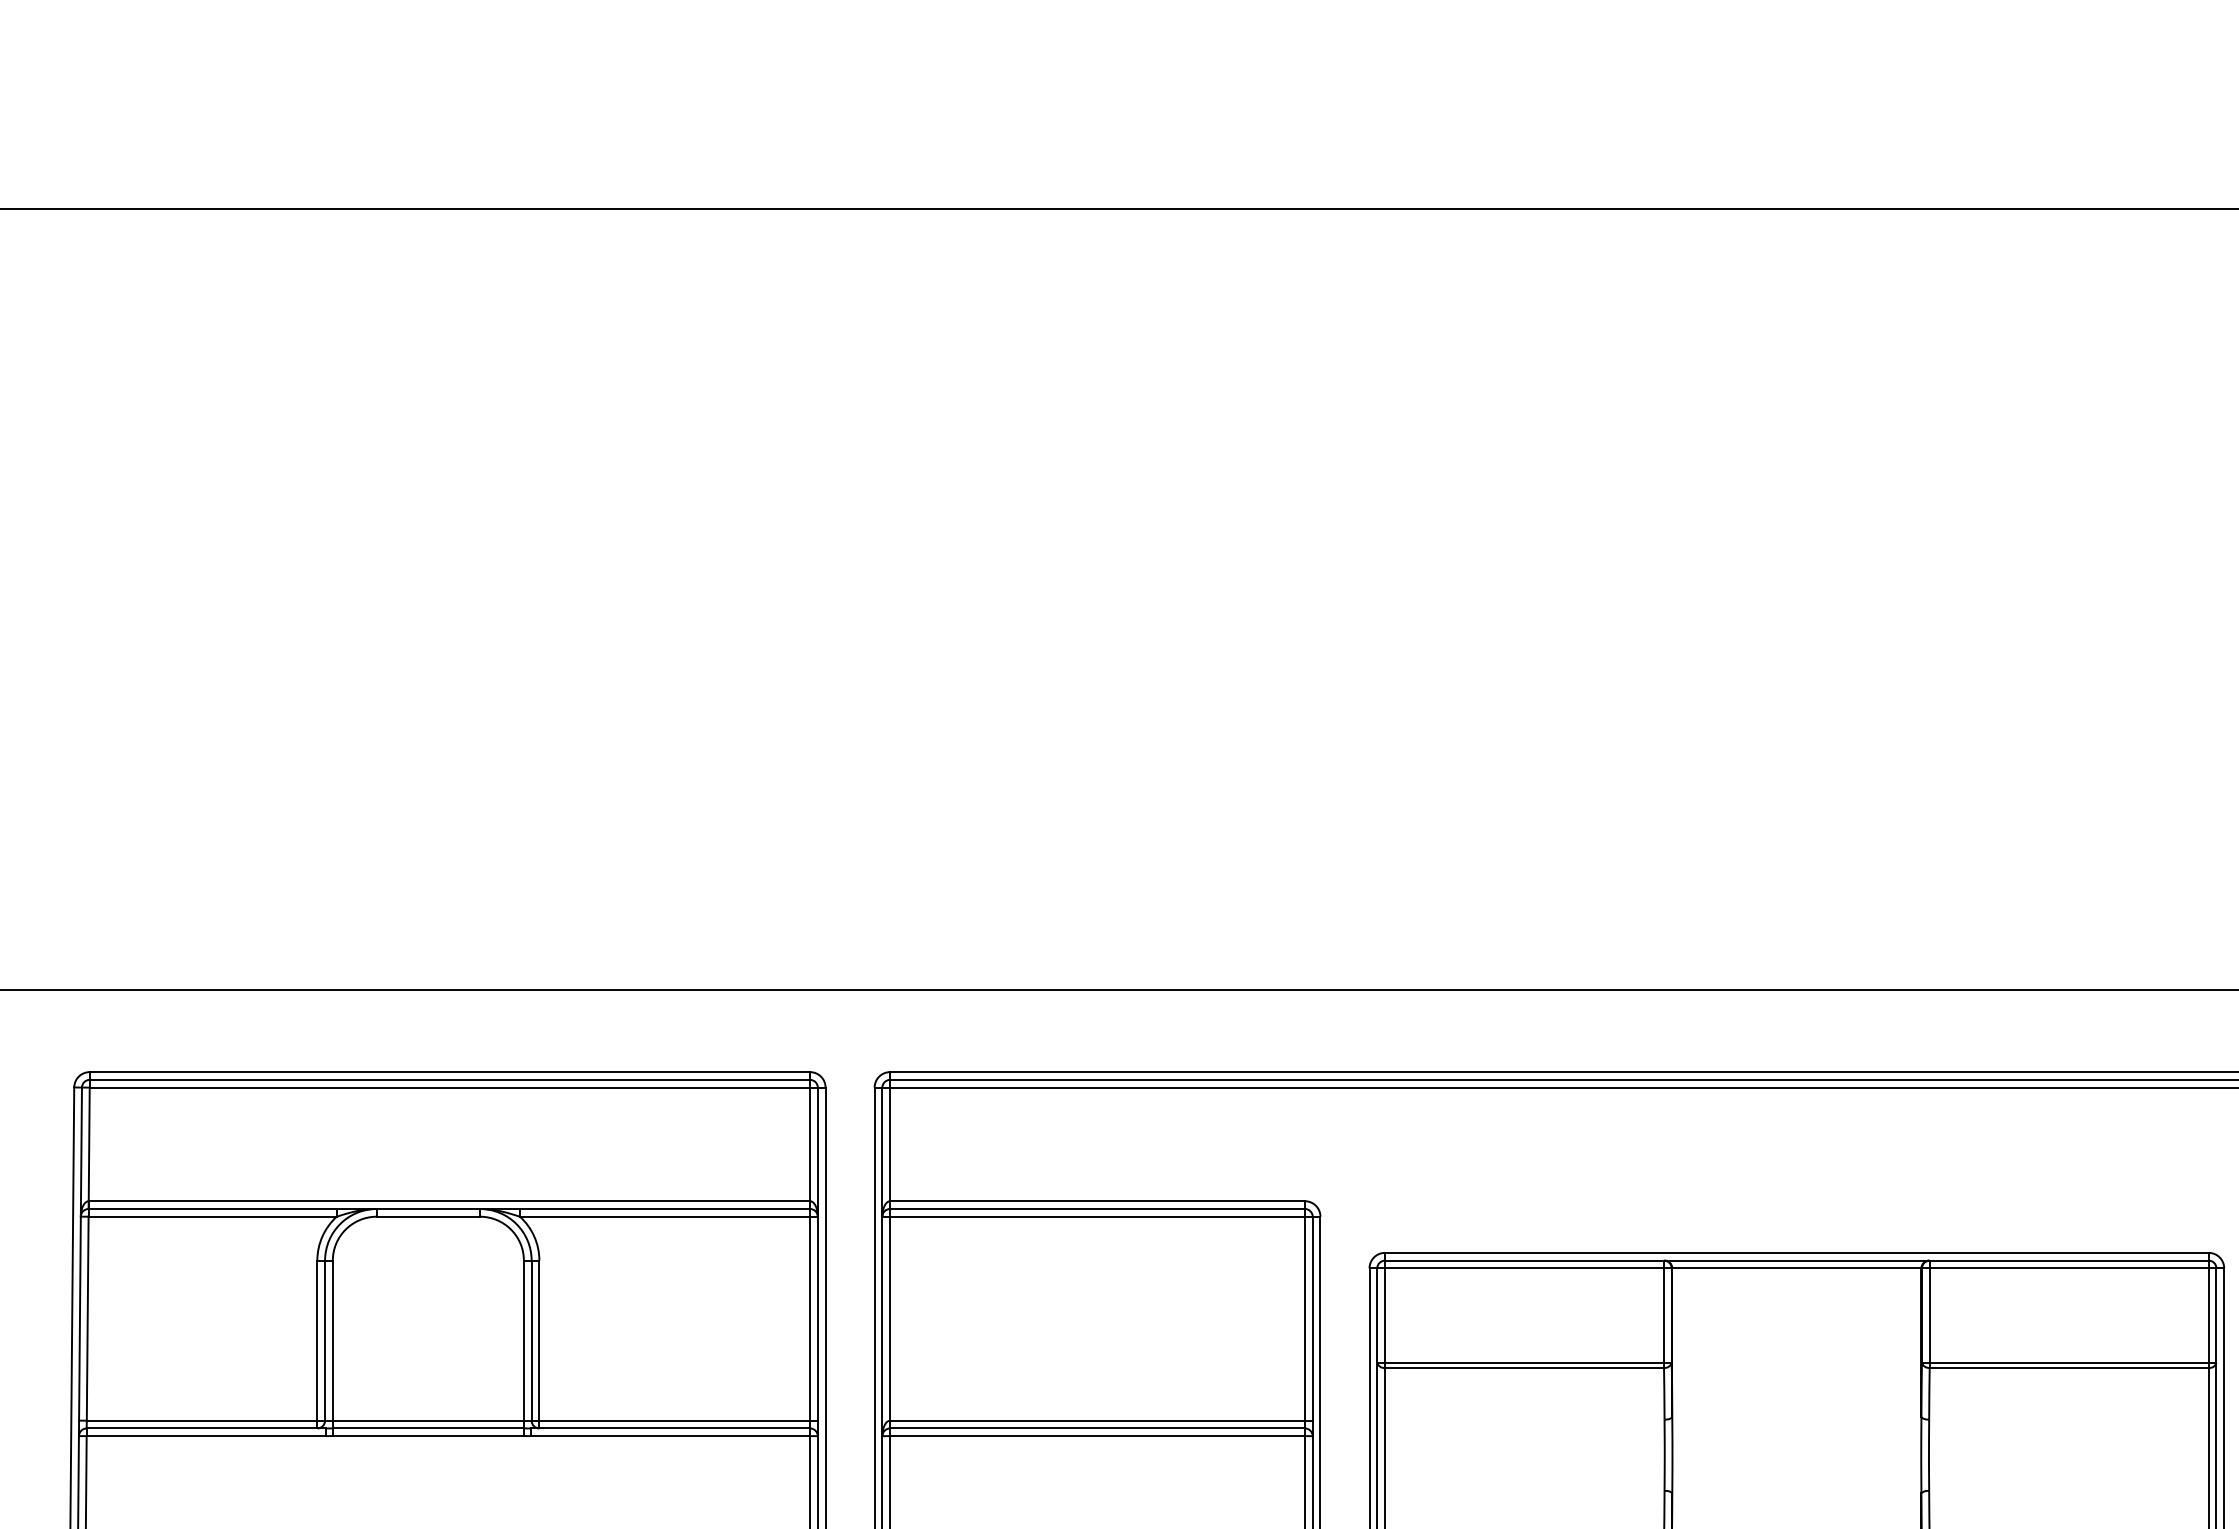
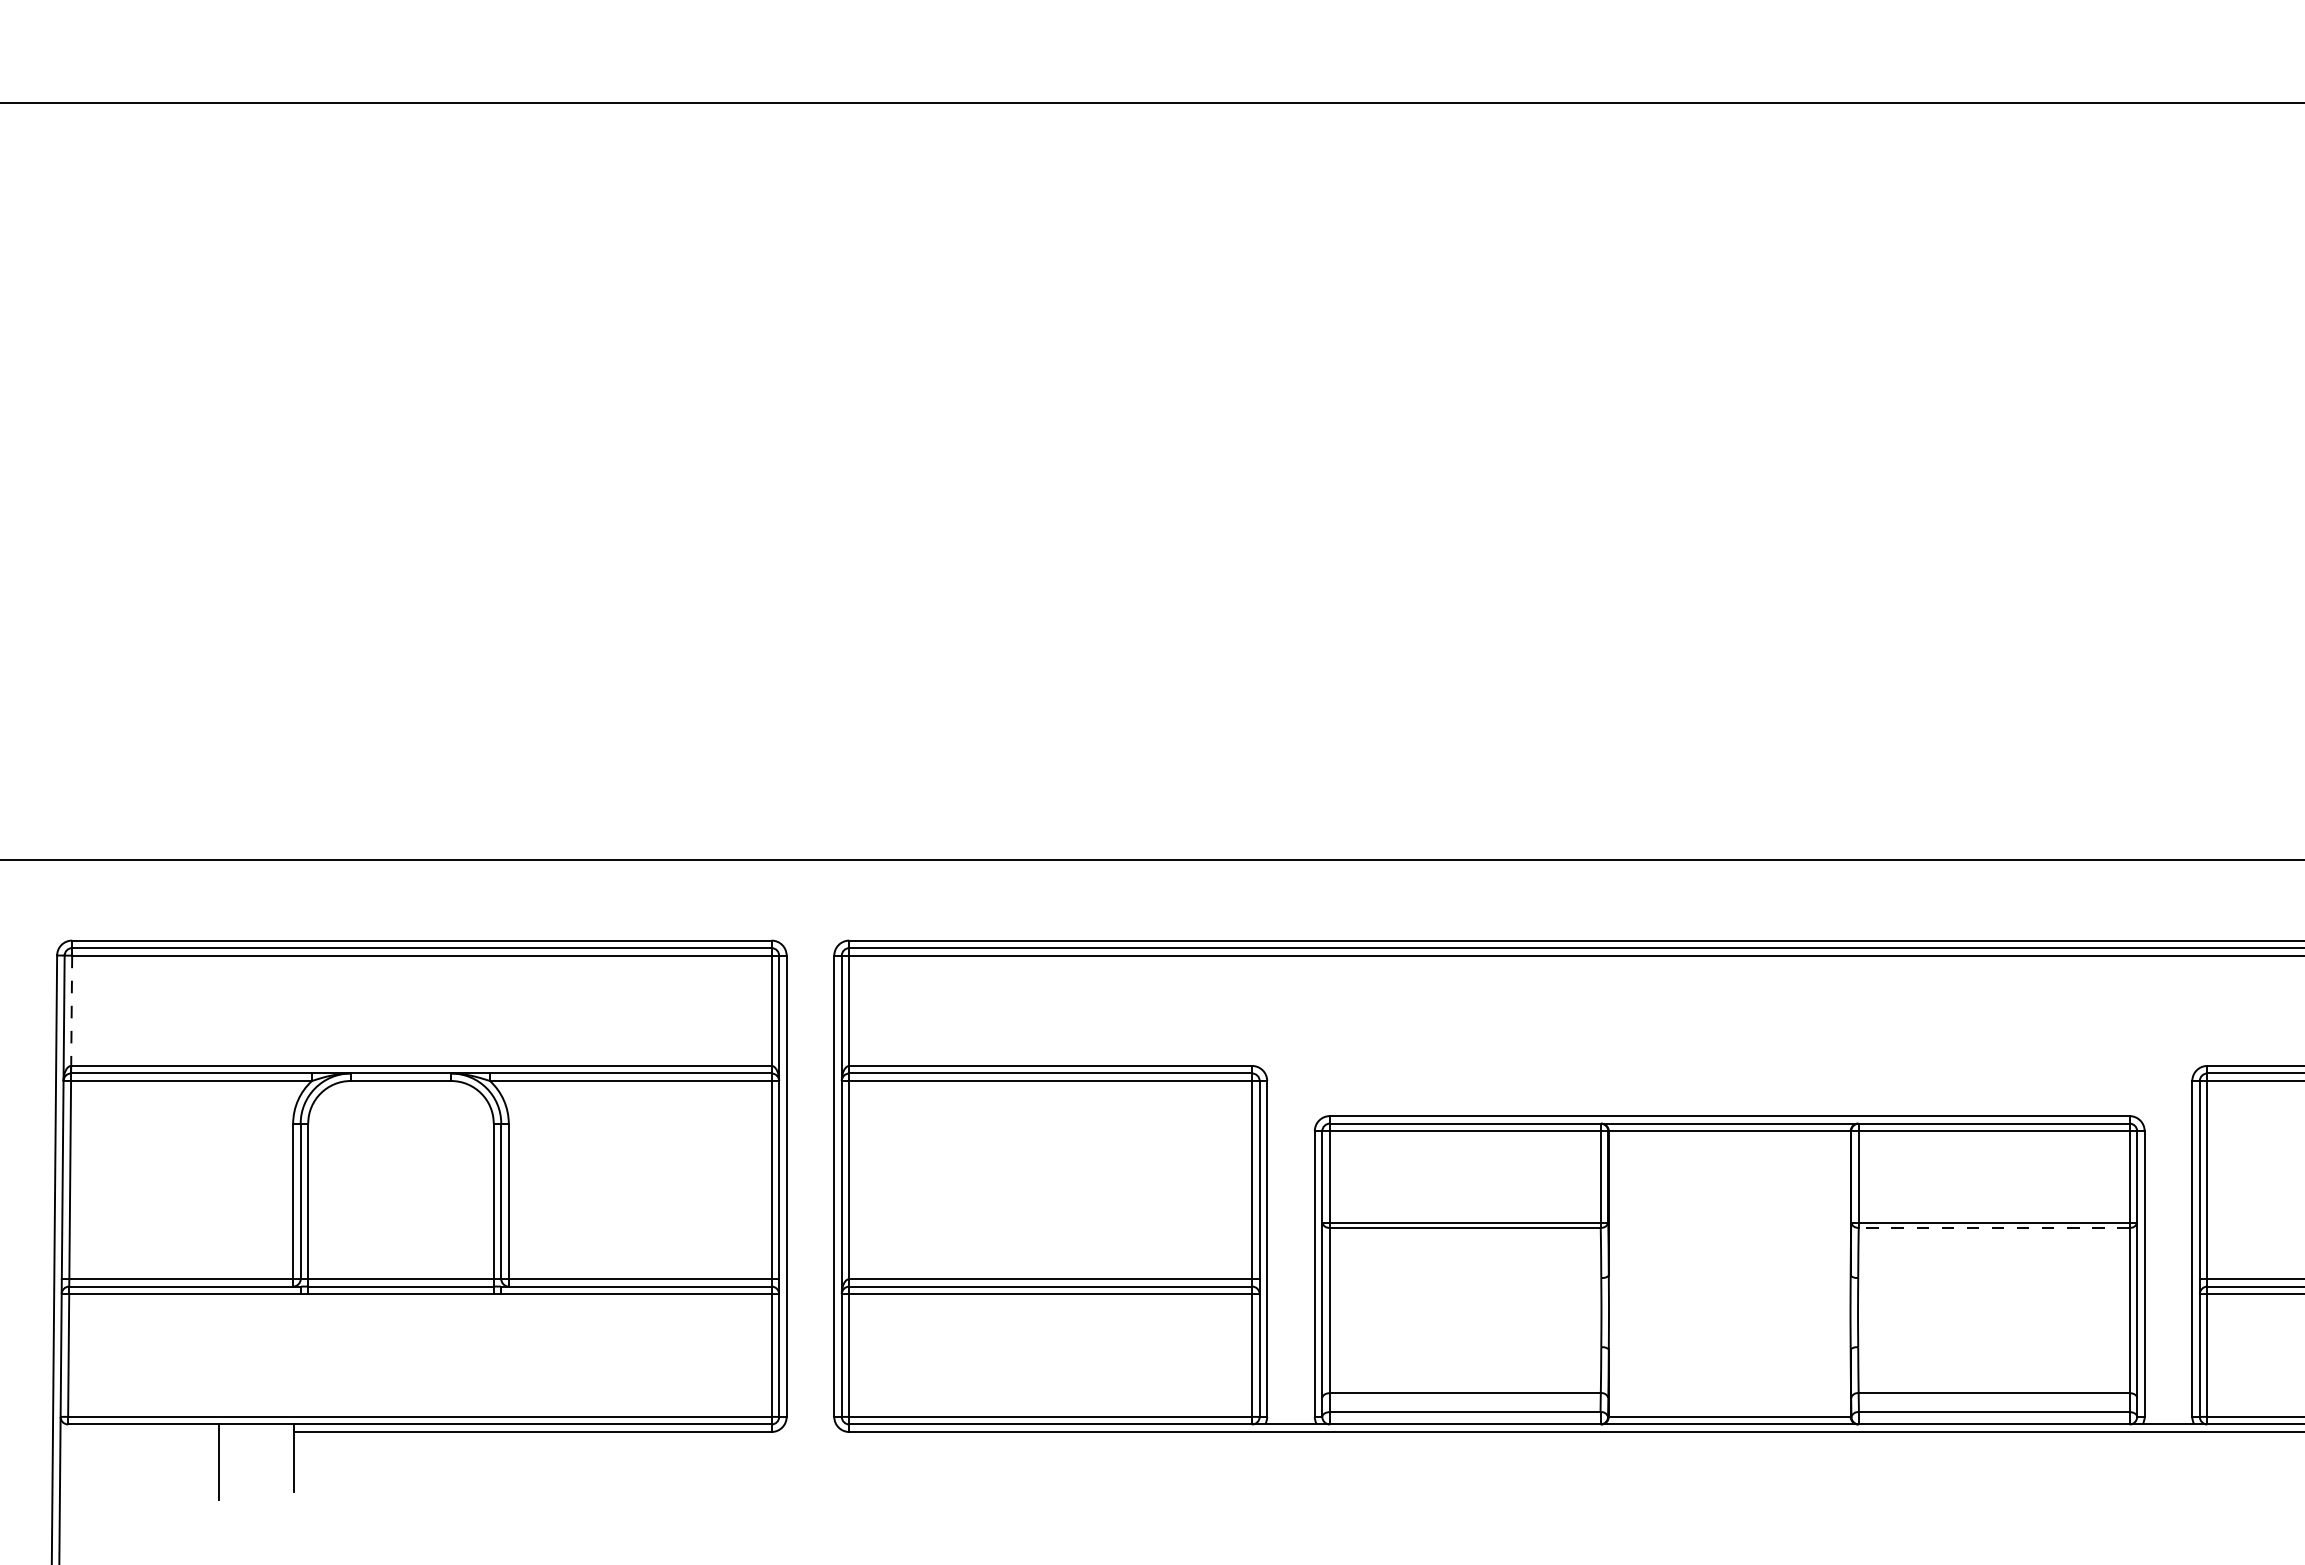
line: (89, 1145) -> (71, 1011), solid -> dashed
line: (2068, 1367) -> (1993, 1227), solid -> dashed

